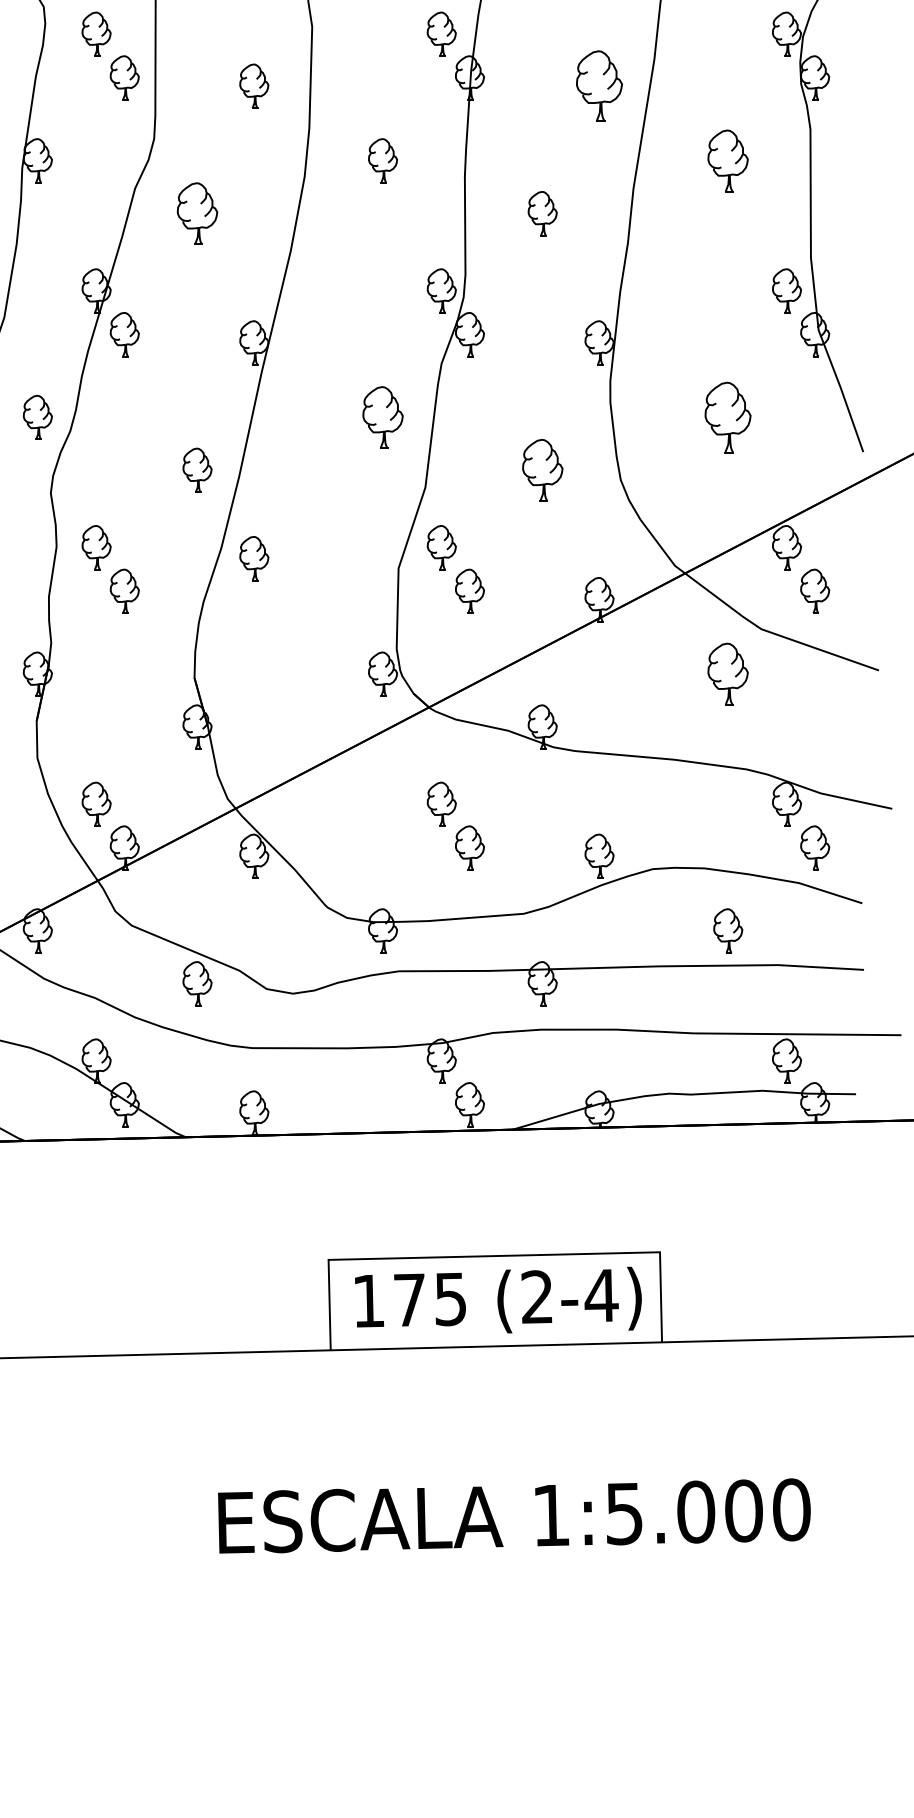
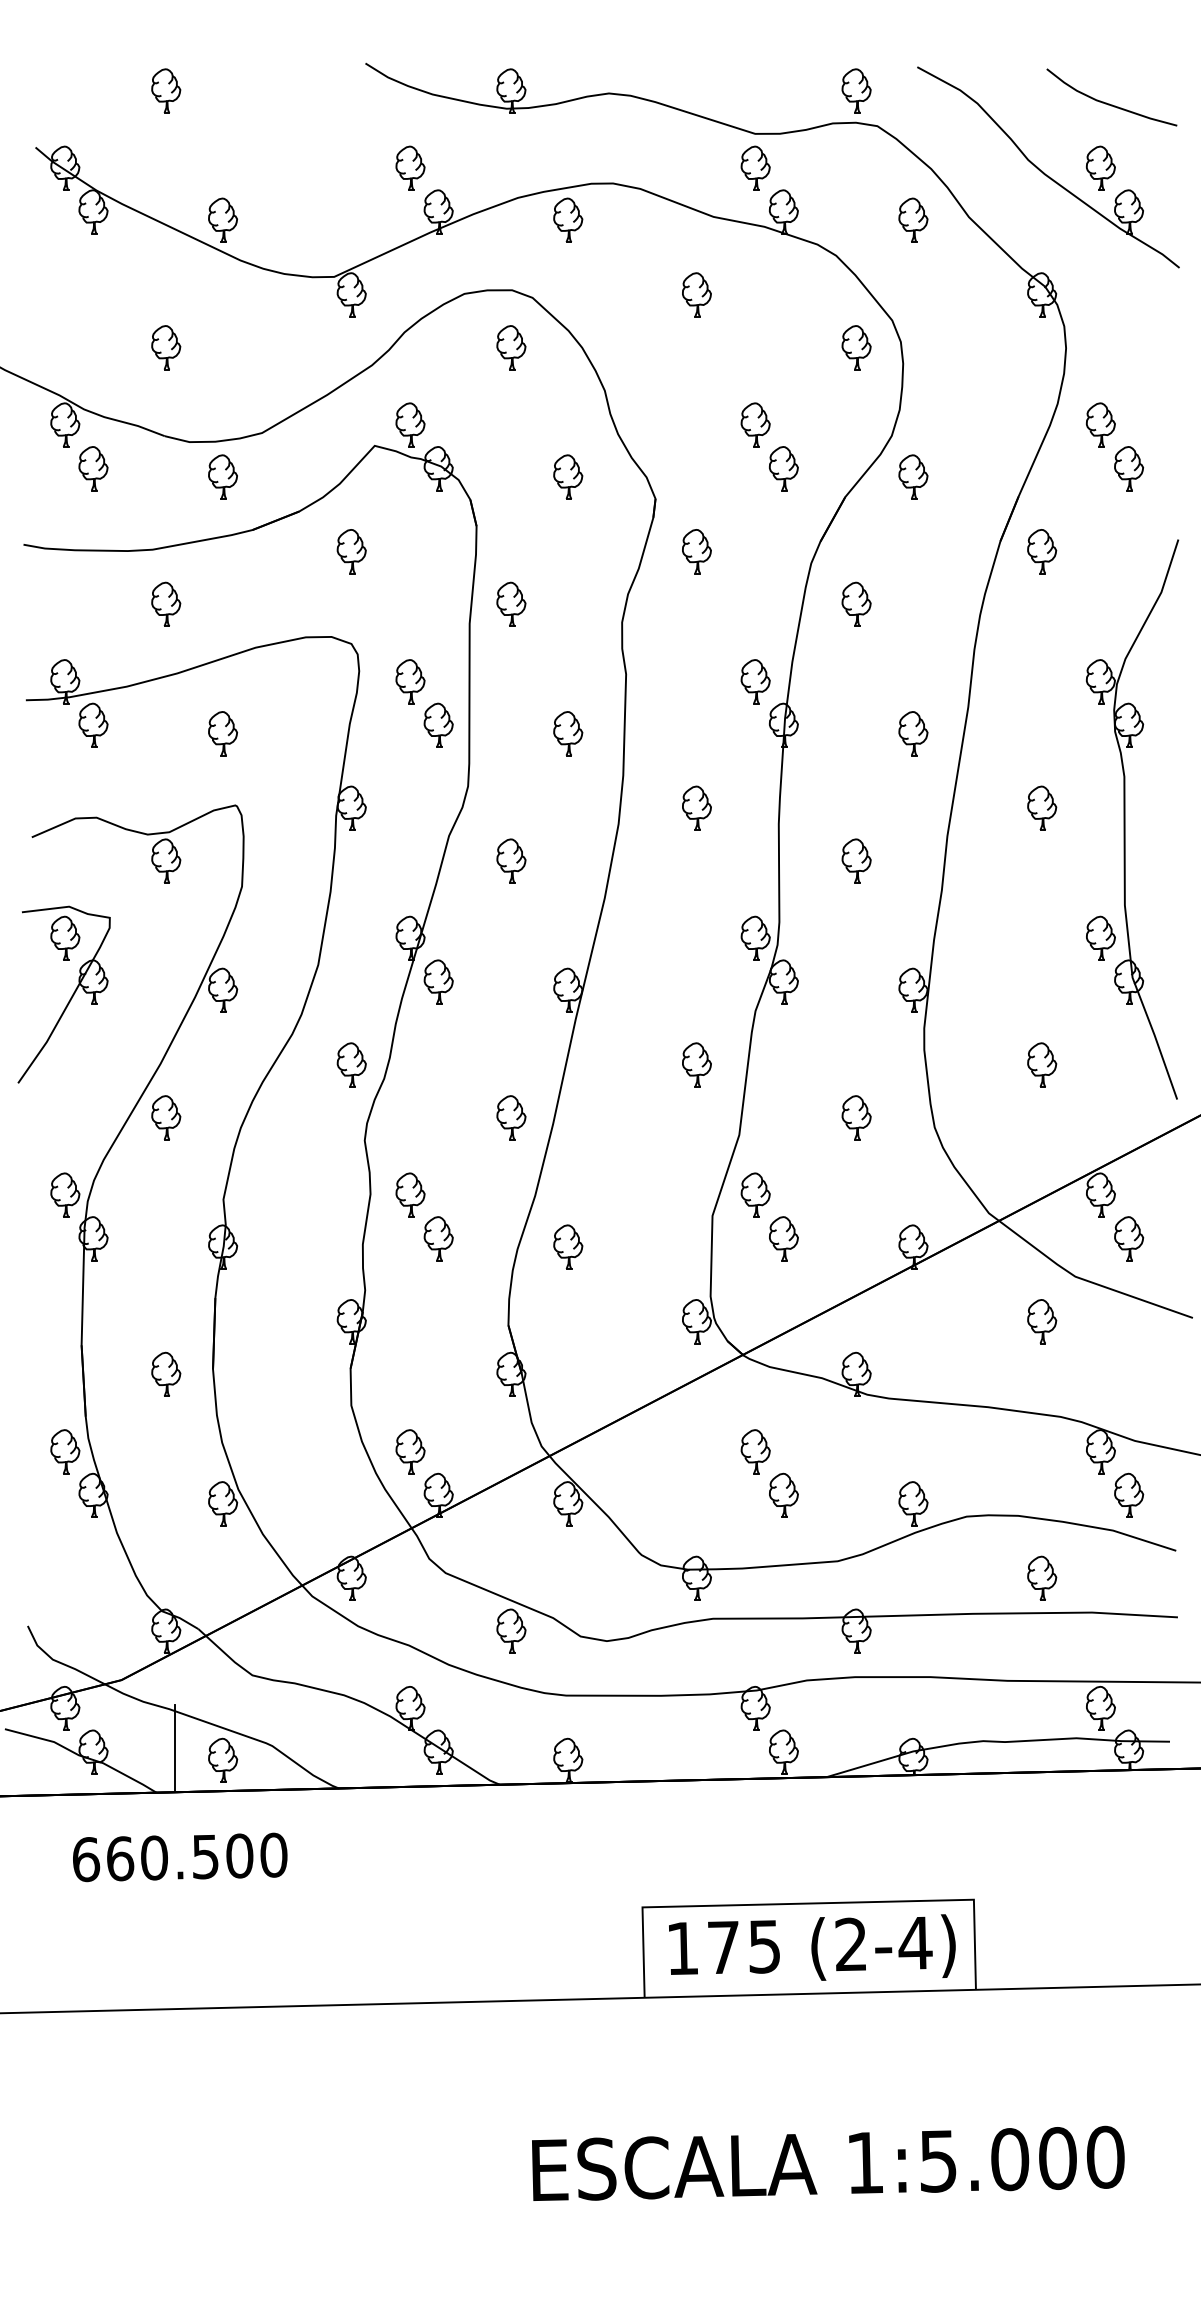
part: (599, 86) -> (913, 733), size x0.62
part: (728, 160) -> (1042, 807), size x0.71
part: (197, 213) -> (511, 860), size x0.71
part: (382, 417) -> (696, 1064), size x0.71
part: (728, 417) -> (1042, 1064), size x0.62
part: (542, 470) -> (856, 1117), size x0.71
part: (254, 558) -> (568, 1246), moved
part: (728, 674) -> (1042, 1321), size x0.71

